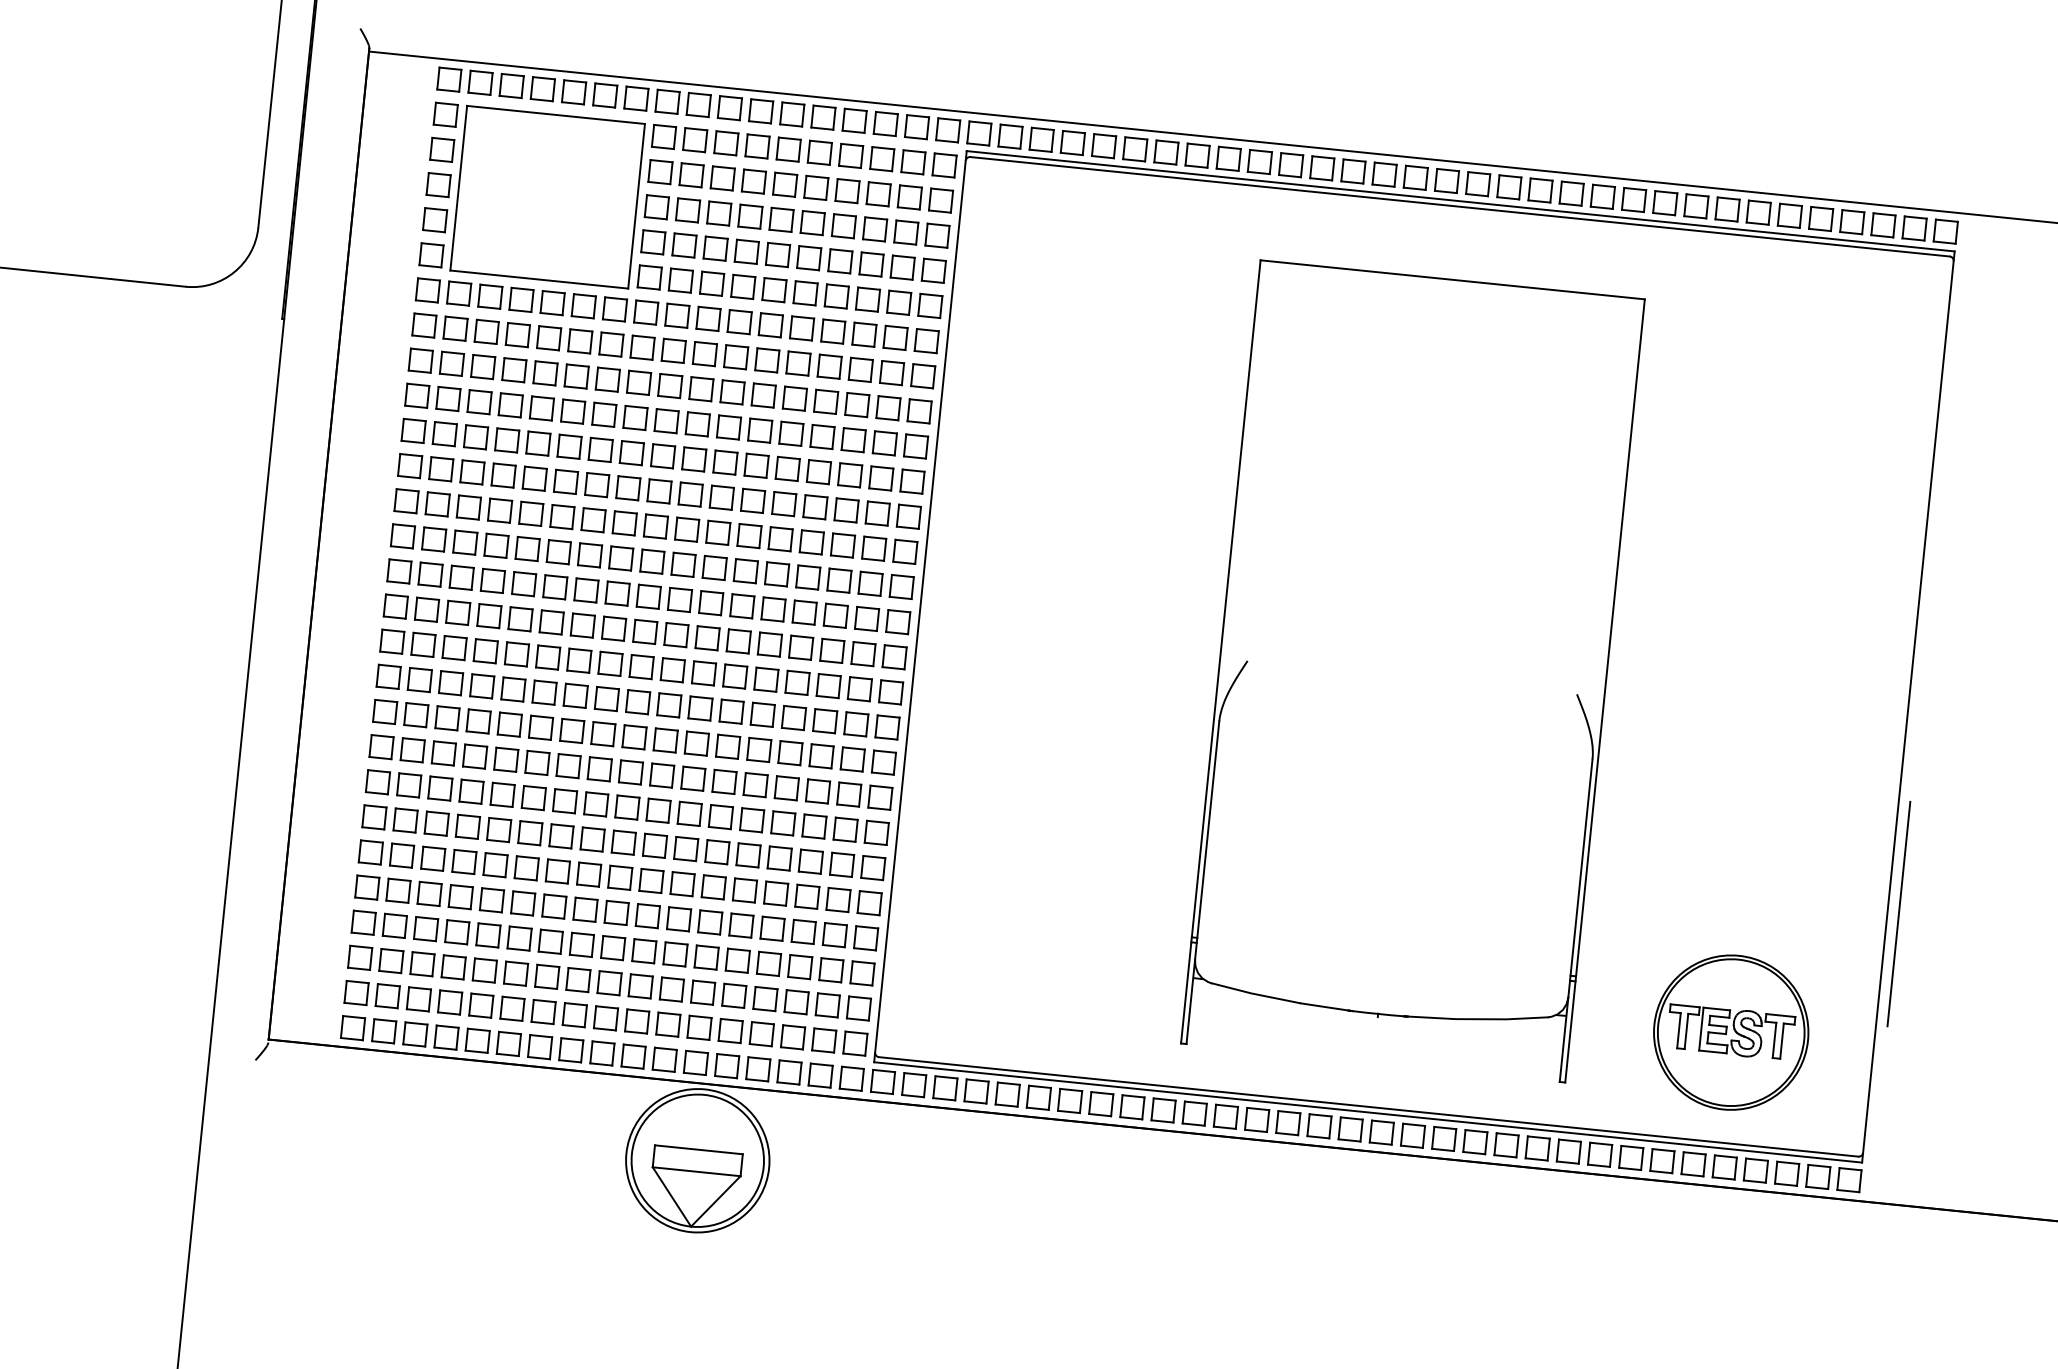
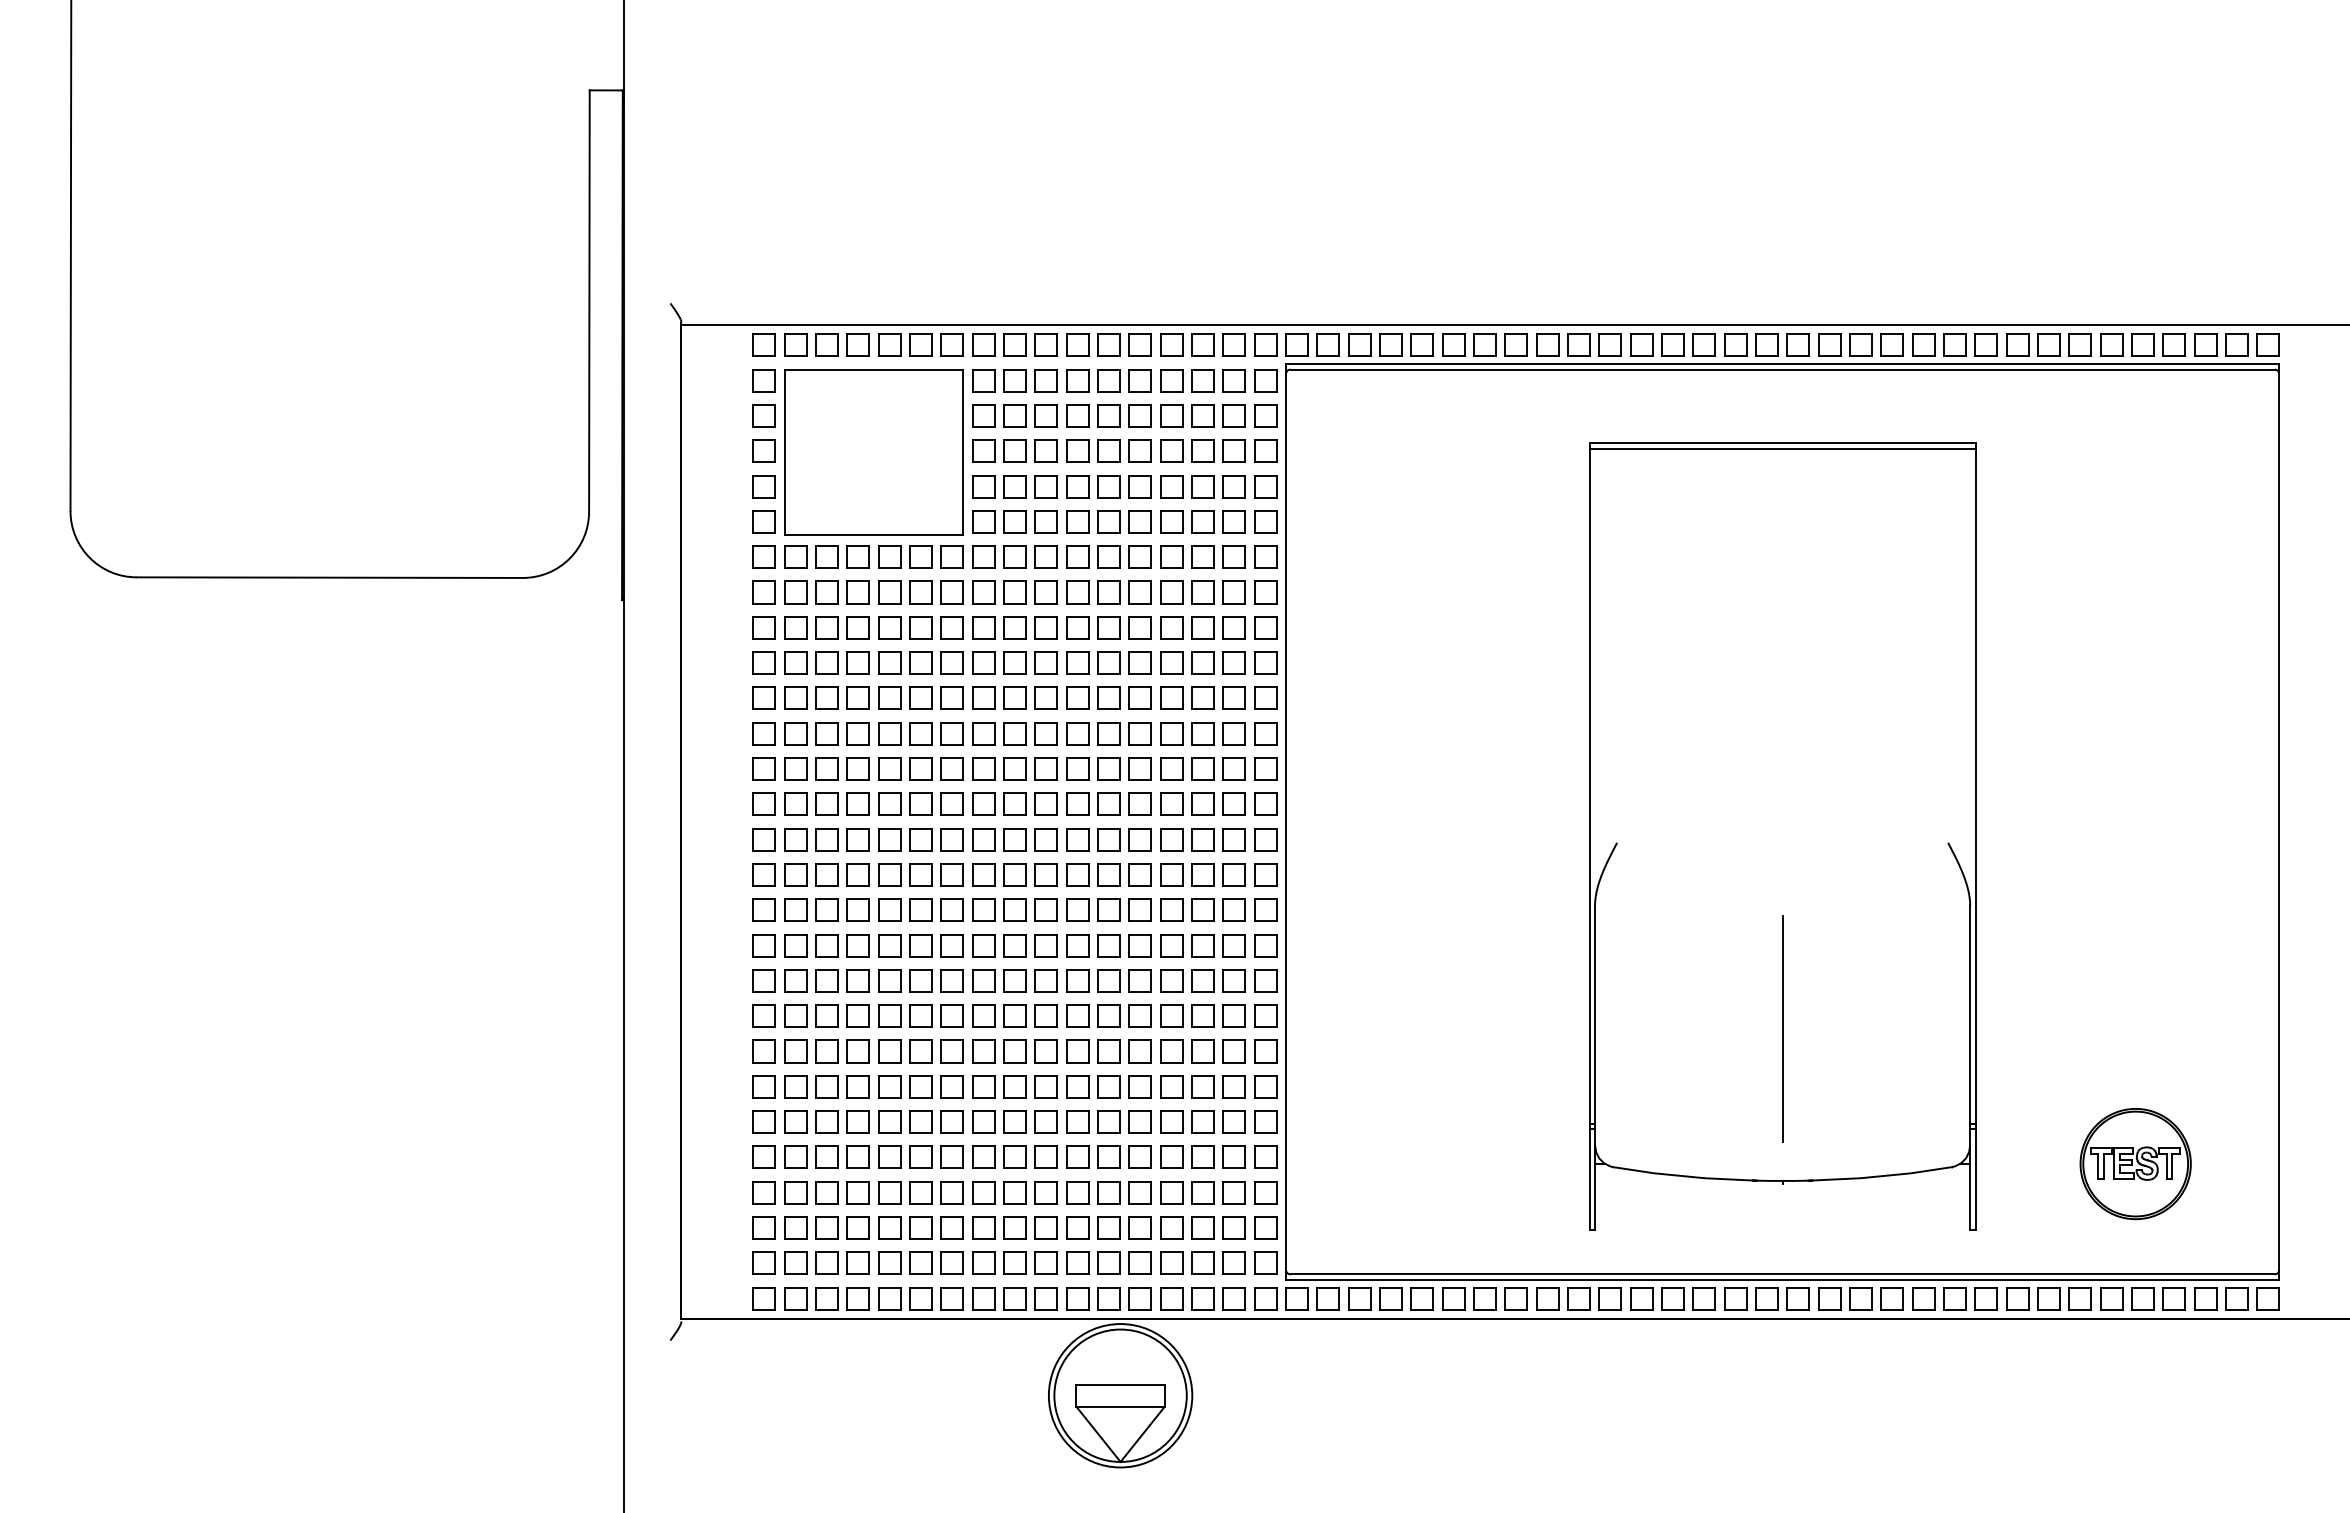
line: (1452, 285) -> (1782, 448), added
line: (1898, 913) -> (1782, 1028), moved
part: (1730, 1033) -> (2135, 1164), size x0.71

